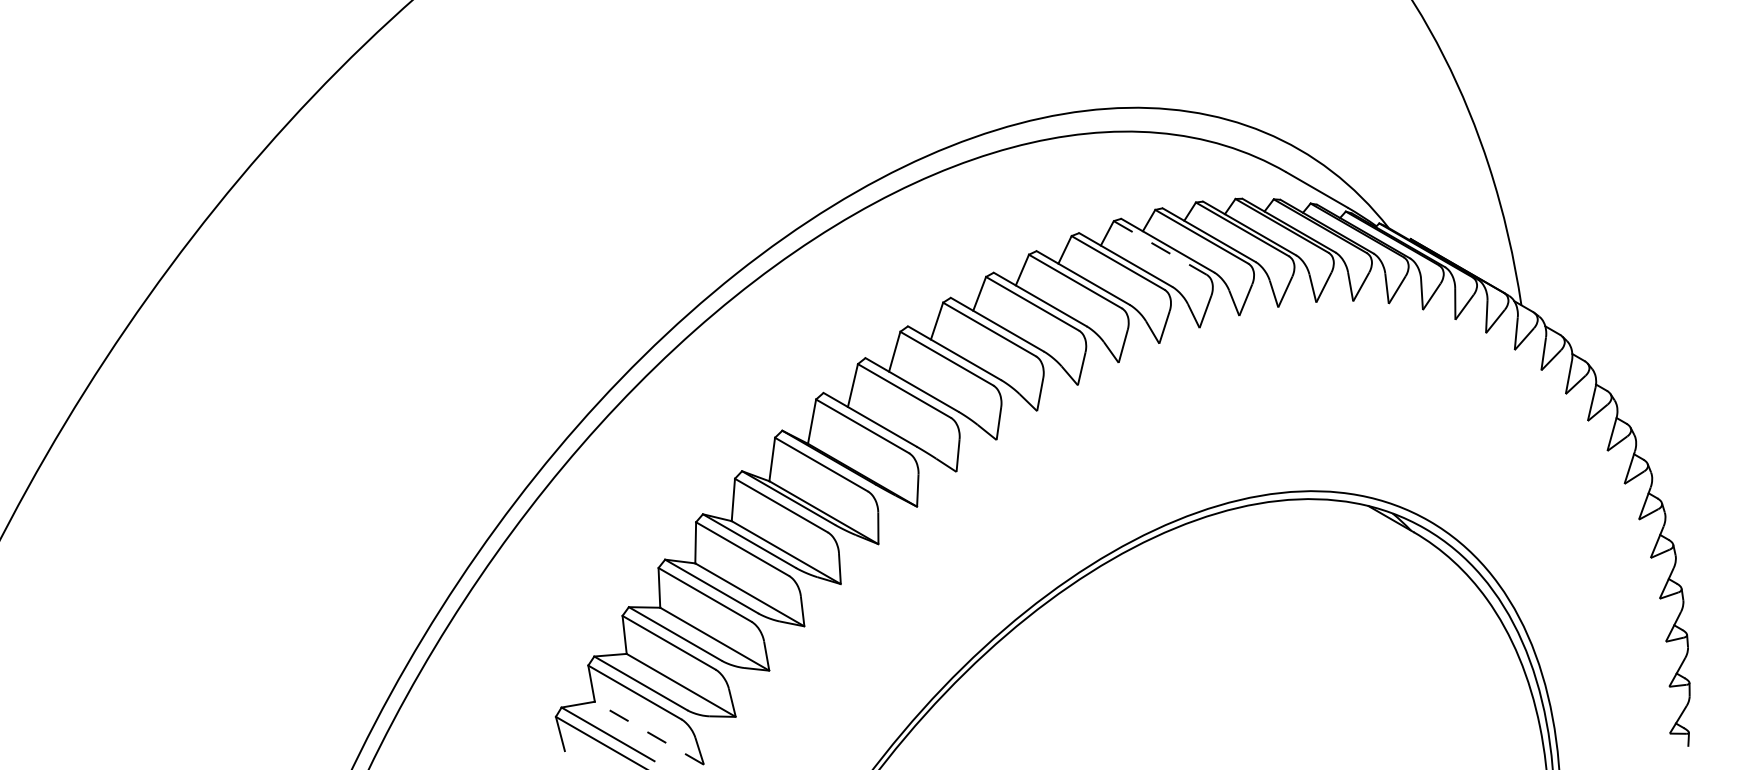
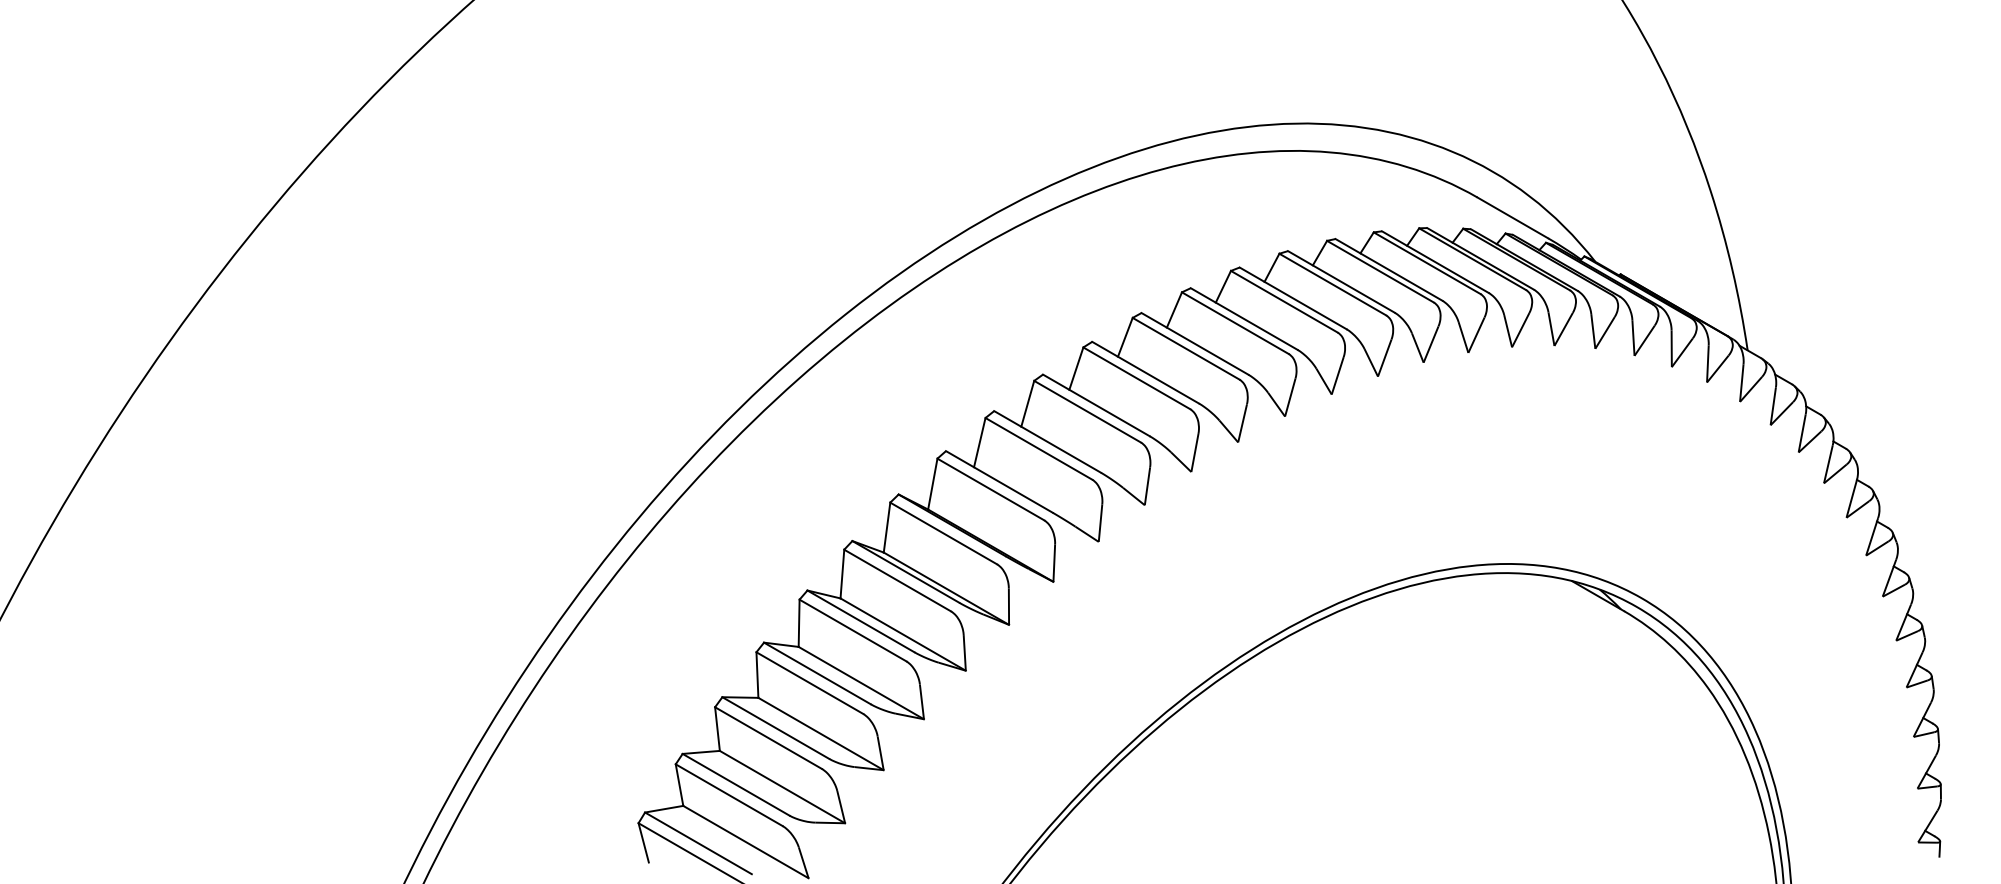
line: (1160, 247) -> (1332, 284), dashed -> solid
line: (649, 732) -> (745, 841), dashed -> solid

